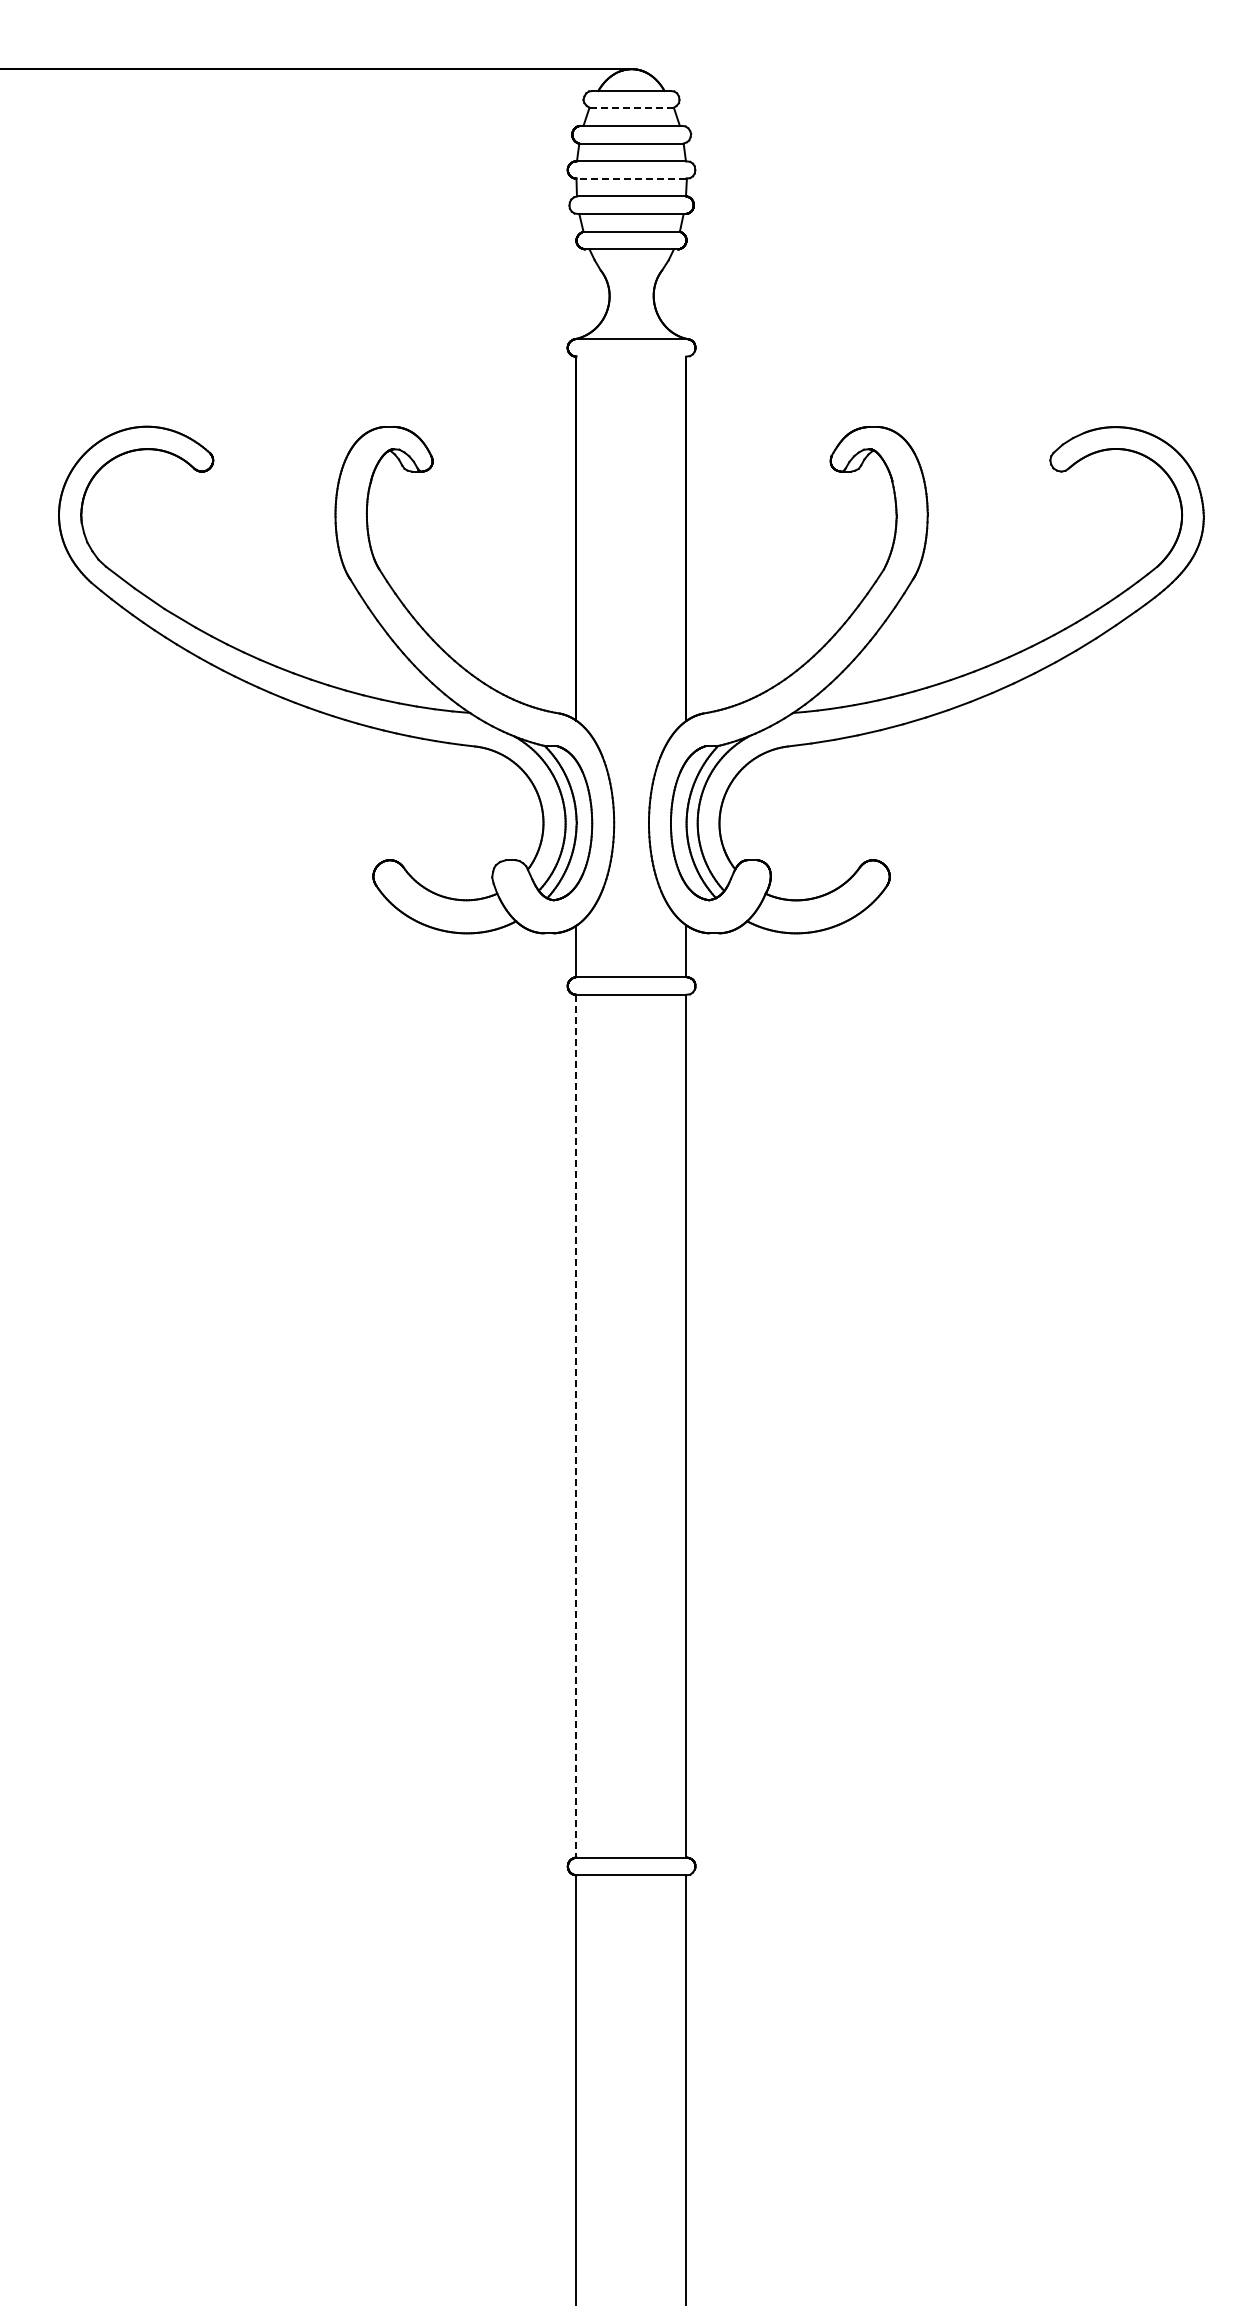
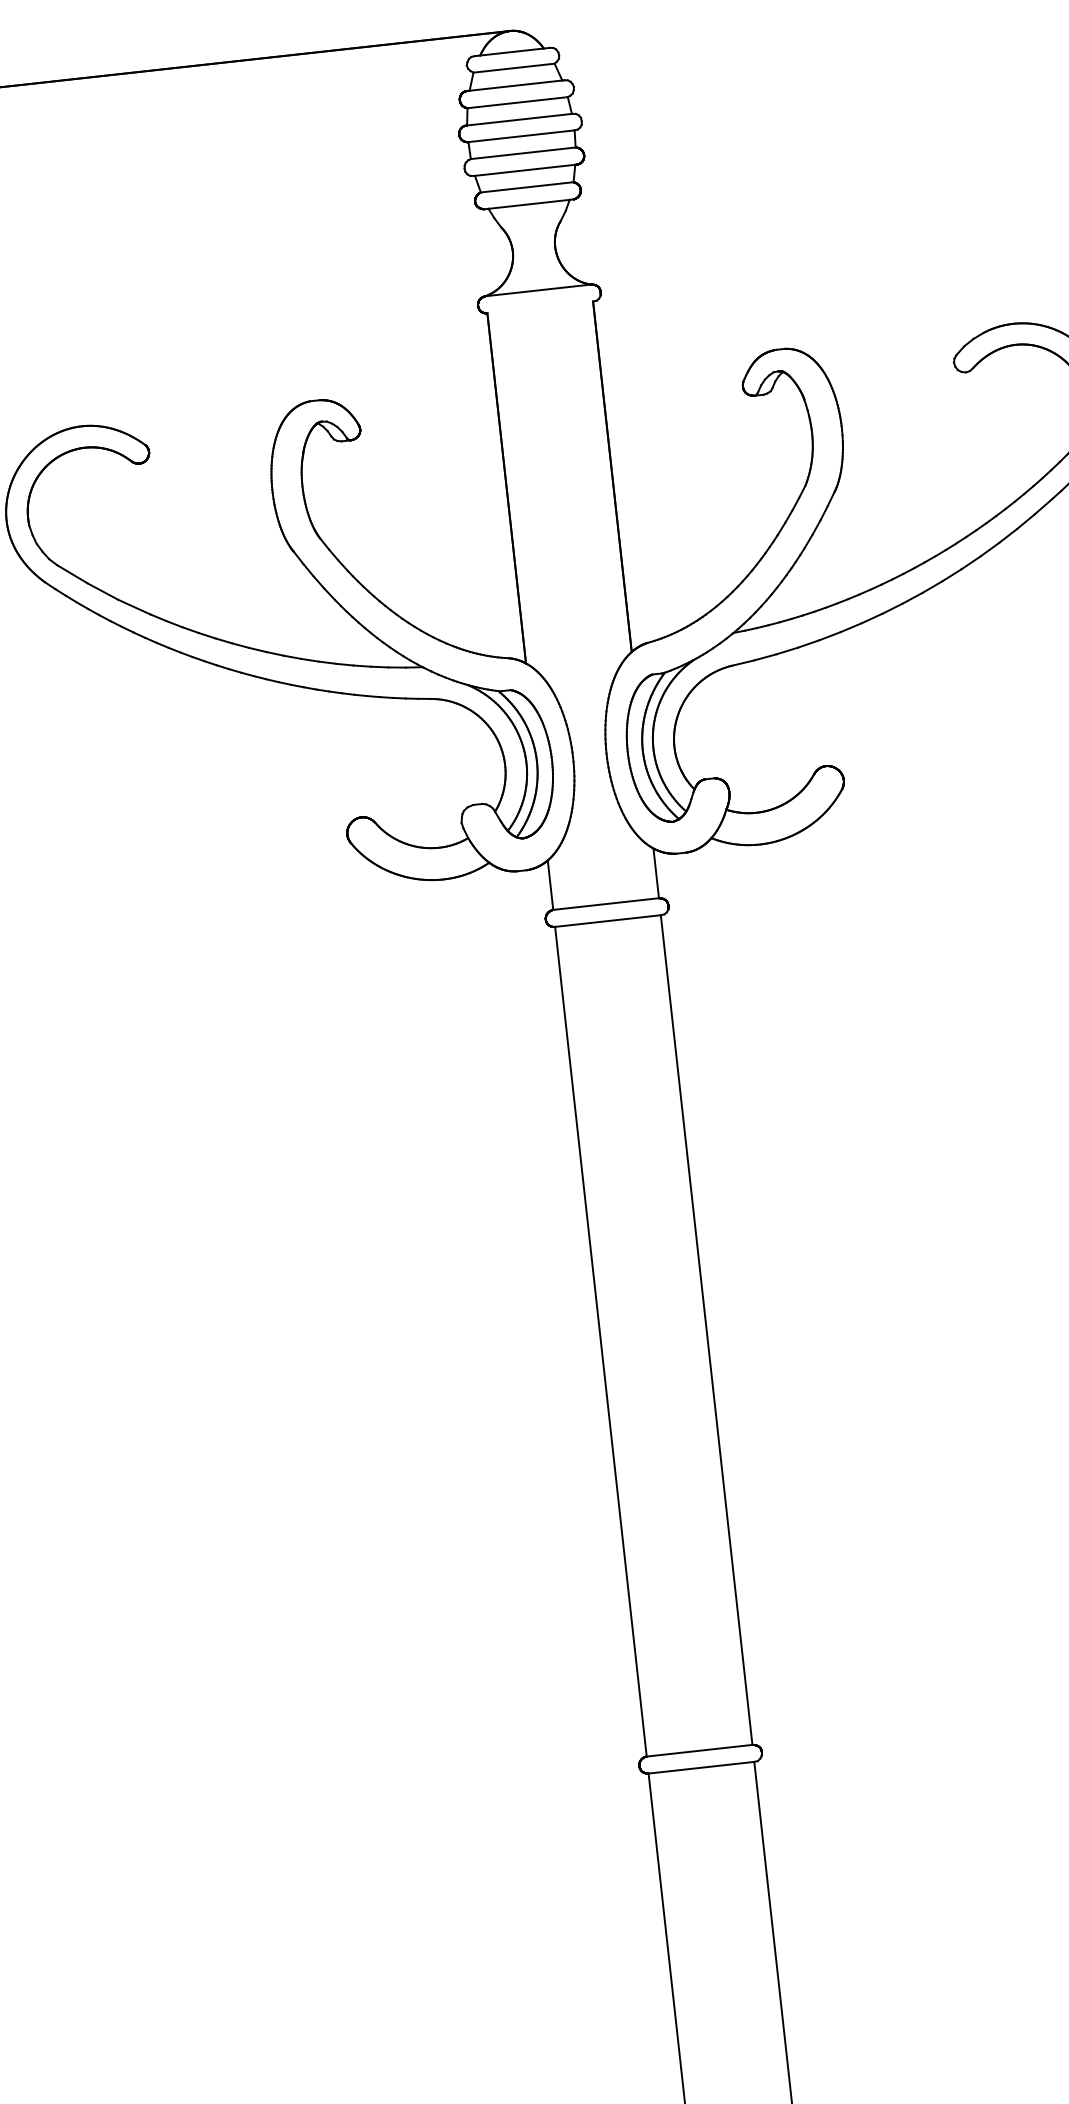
line: (632, 107) -> (514, 67), dashed -> solid
line: (631, 178) -> (521, 136), dashed -> solid
line: (576, 1426) -> (600, 1342), dashed -> solid

